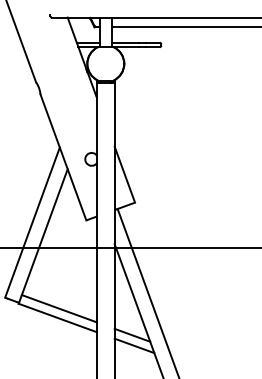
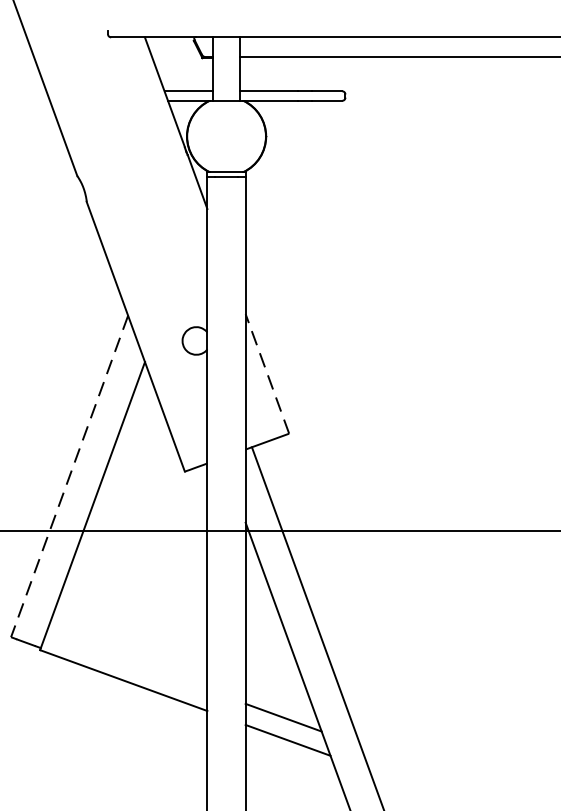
line: (124, 174) -> (266, 373), solid -> dashed
line: (32, 222) -> (69, 476), solid -> dashed
line: (58, 308) -> (125, 660), removed

